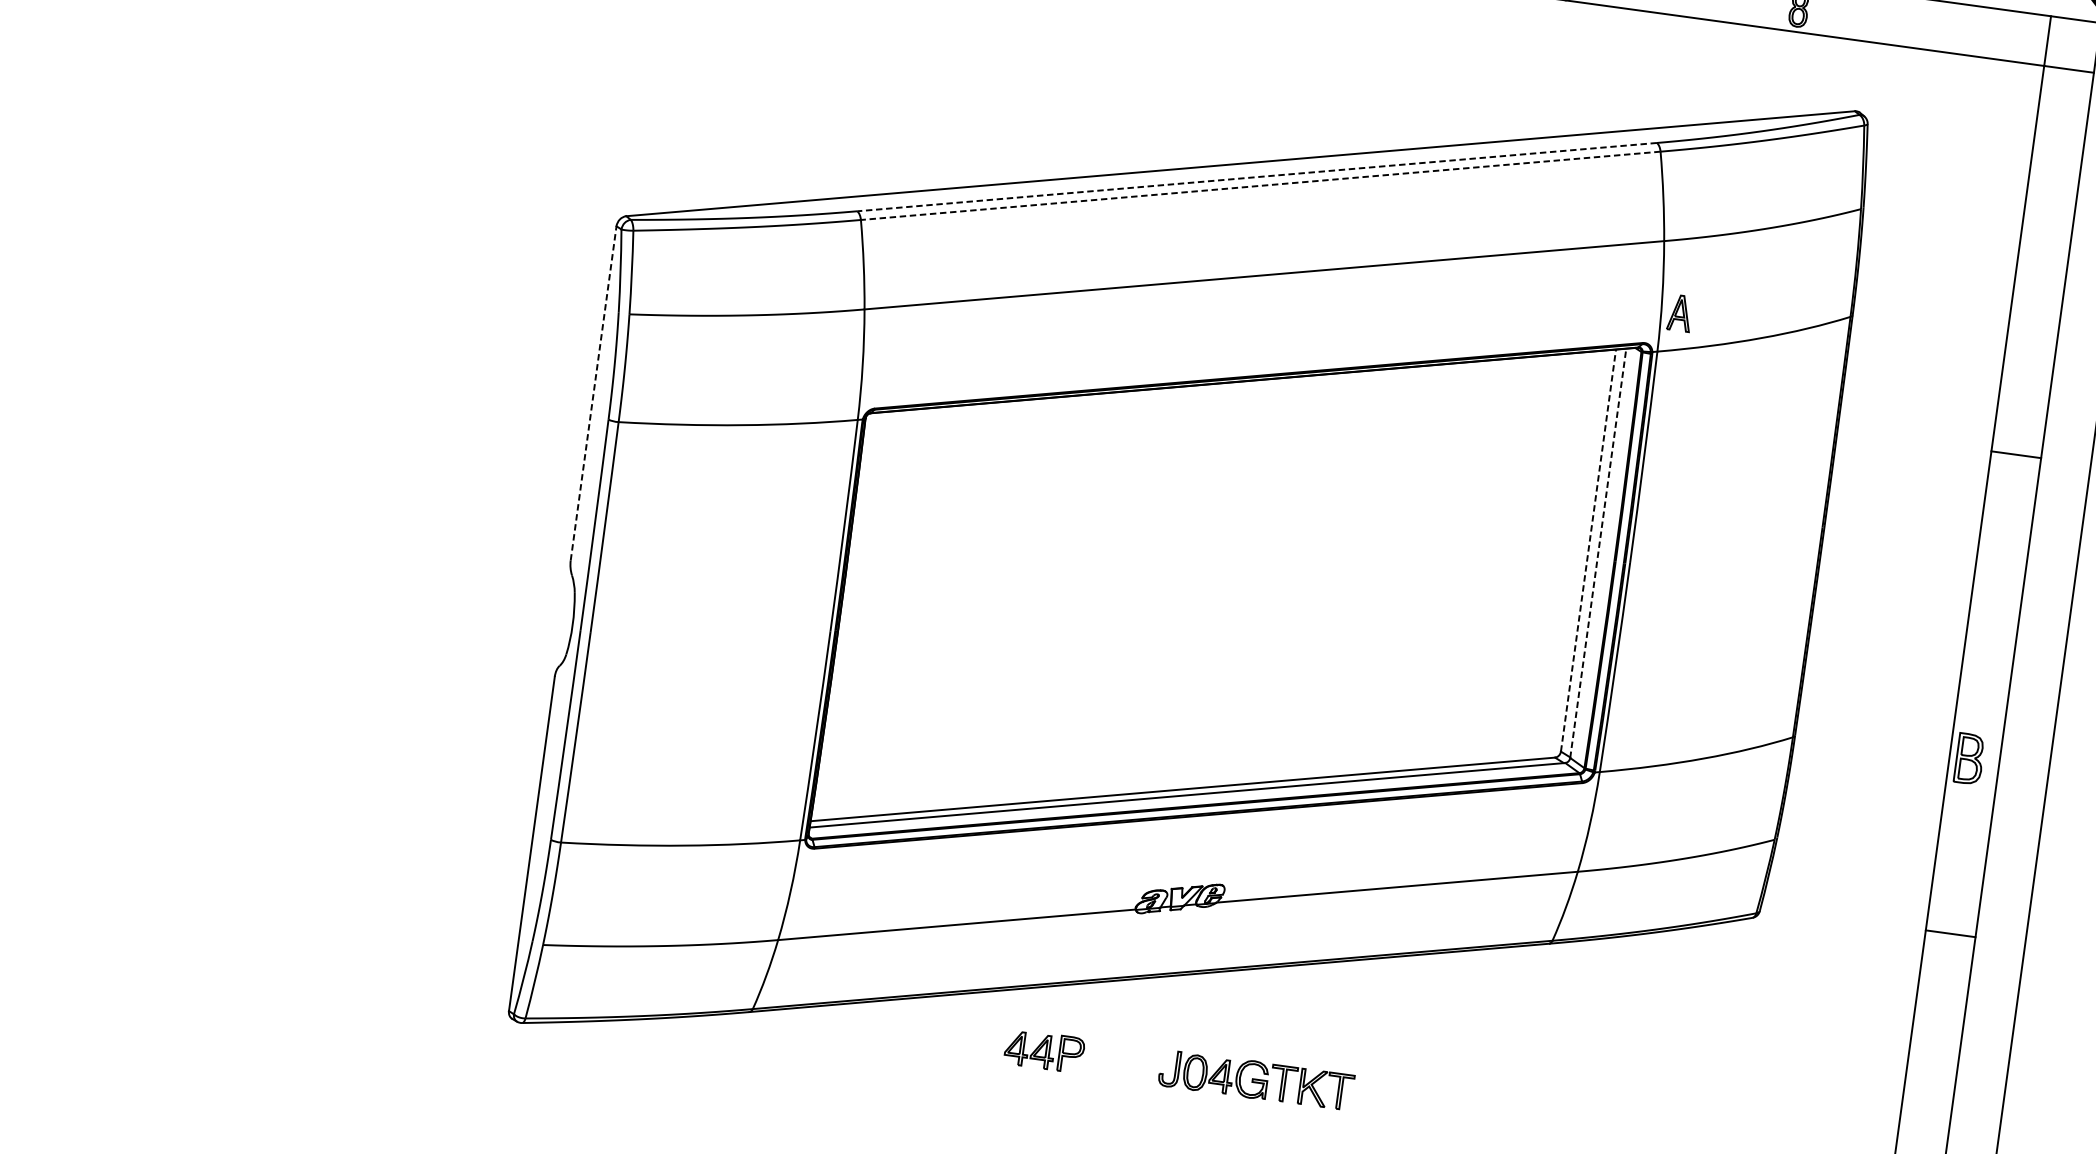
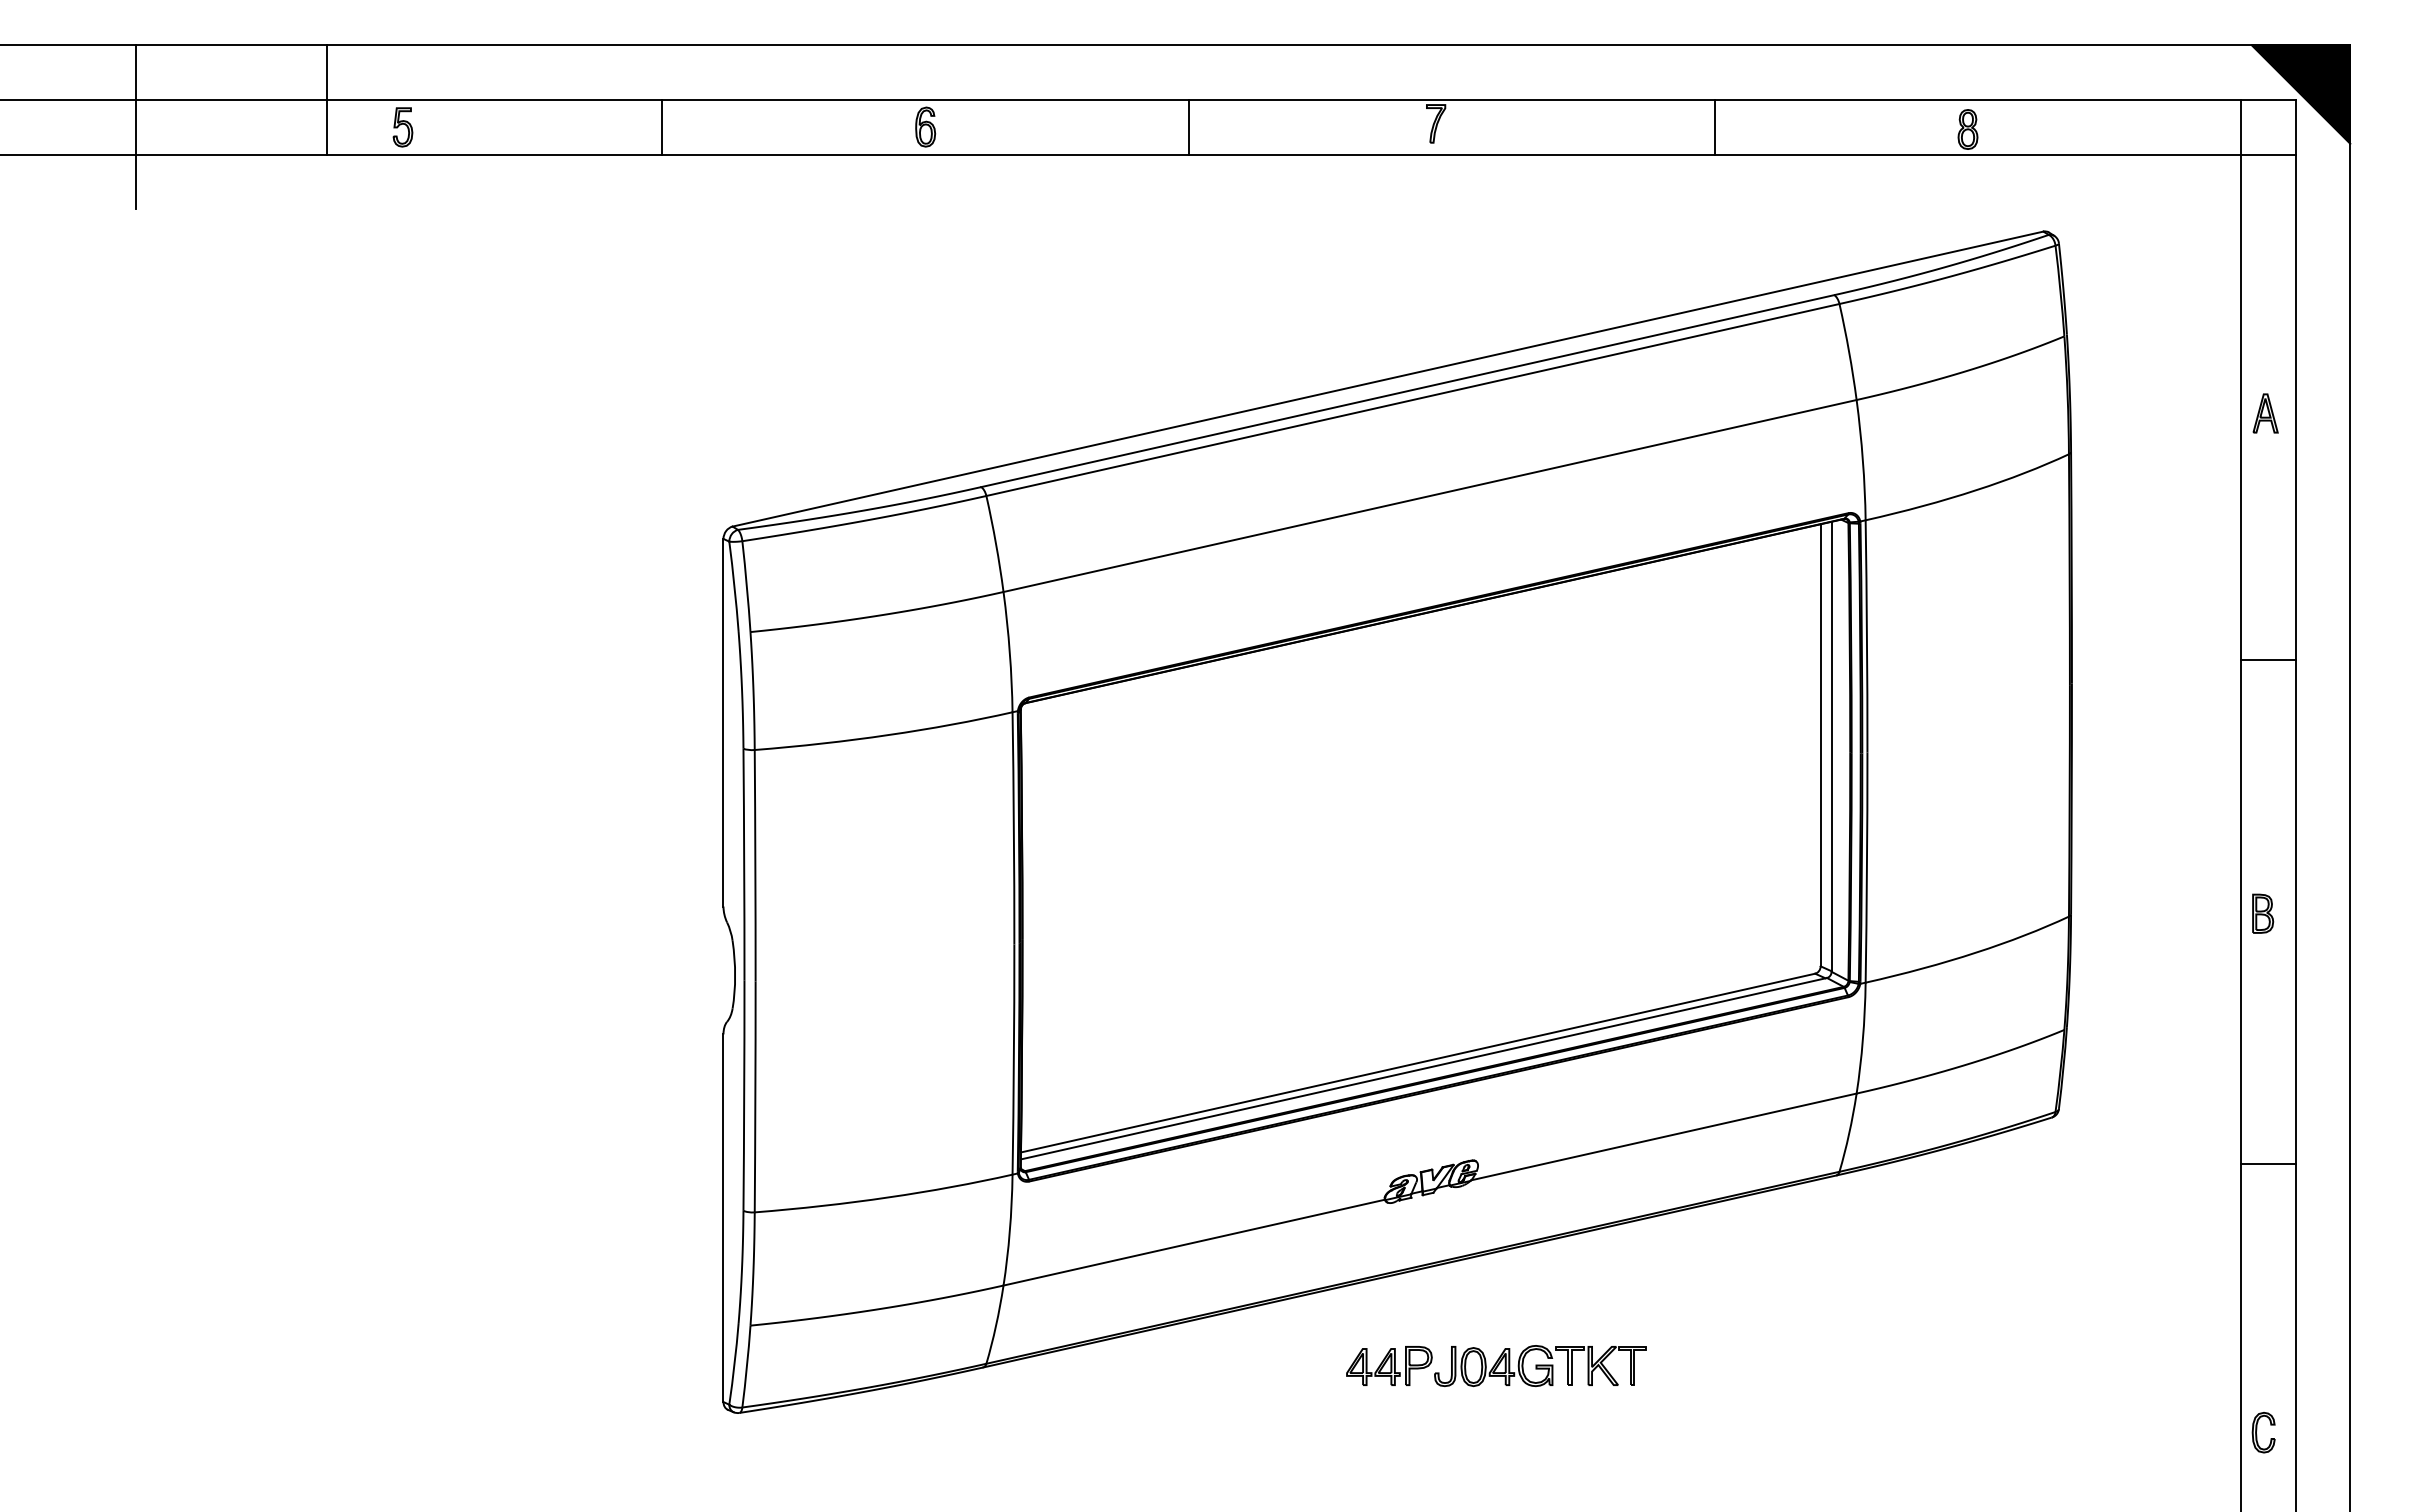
line: (1256, 177) -> (1407, 391), dashed -> solid
line: (1260, 186) -> (1412, 400), dashed -> solid
part: (1680, 313) -> (2265, 413), moved
line: (593, 393) -> (723, 722), dashed -> solid
line: (2015, 454) -> (2267, 659), moved
line: (1588, 549) -> (1820, 744), dashed -> solid
line: (1598, 553) -> (1831, 746), dashed -> solid
part: (1970, 758) -> (2263, 913), size x0.71
line: (1949, 933) -> (2267, 1164), moved
part: (1044, 1050) -> (1389, 1365), moved

